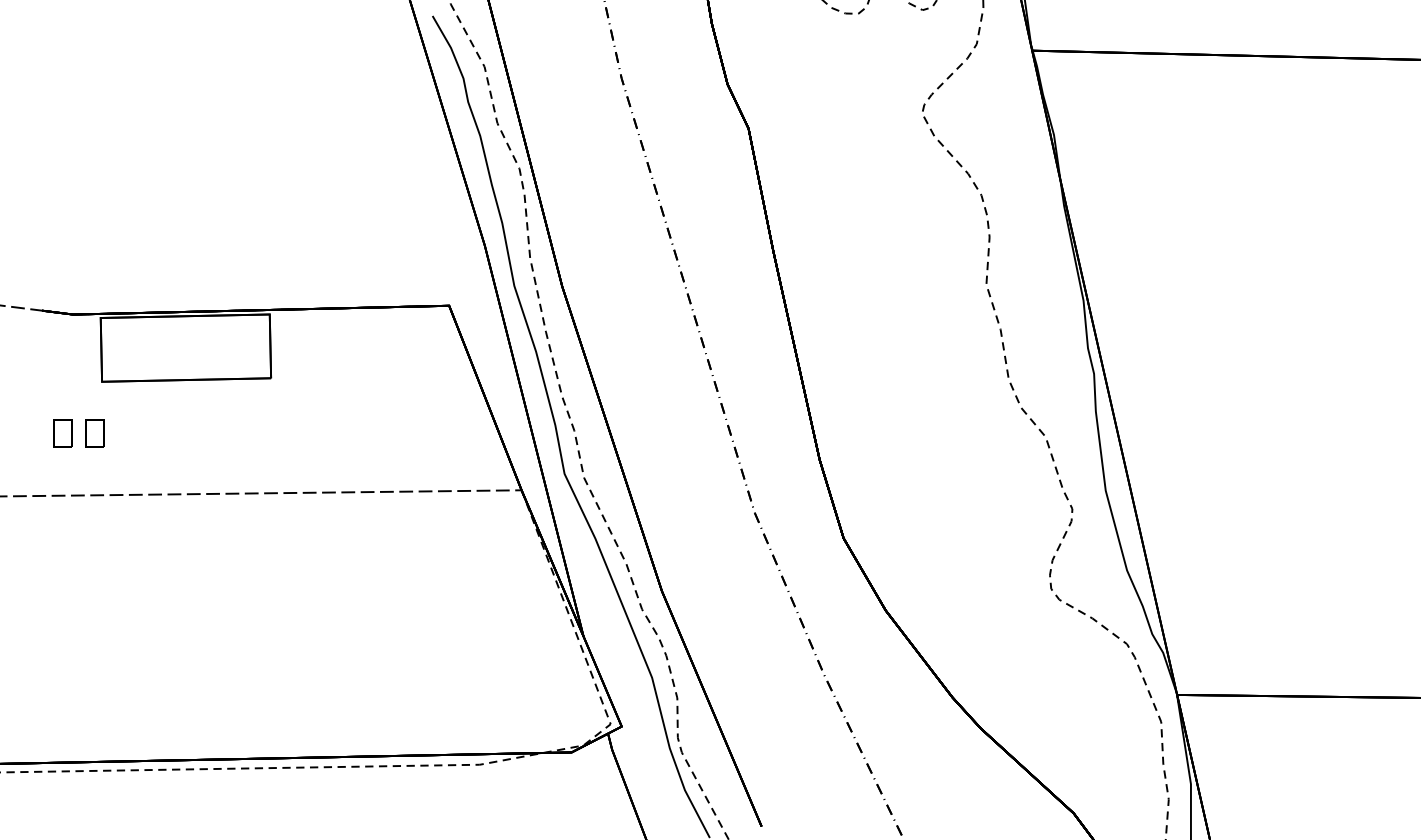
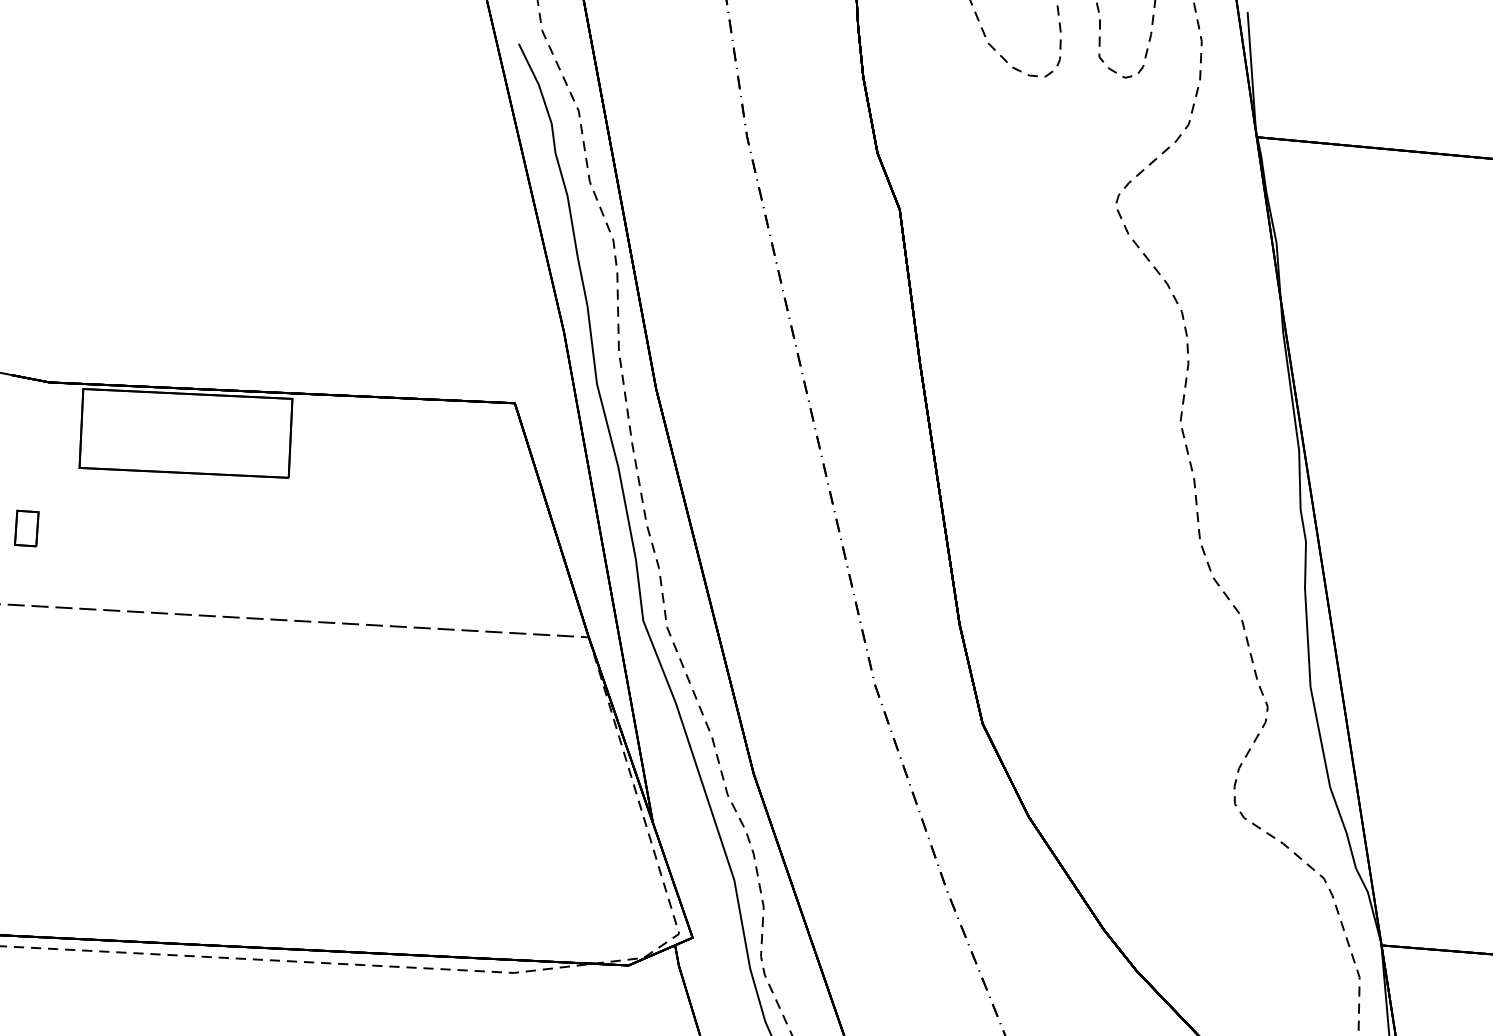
part: (94, 433) -> (65, 531), removed

